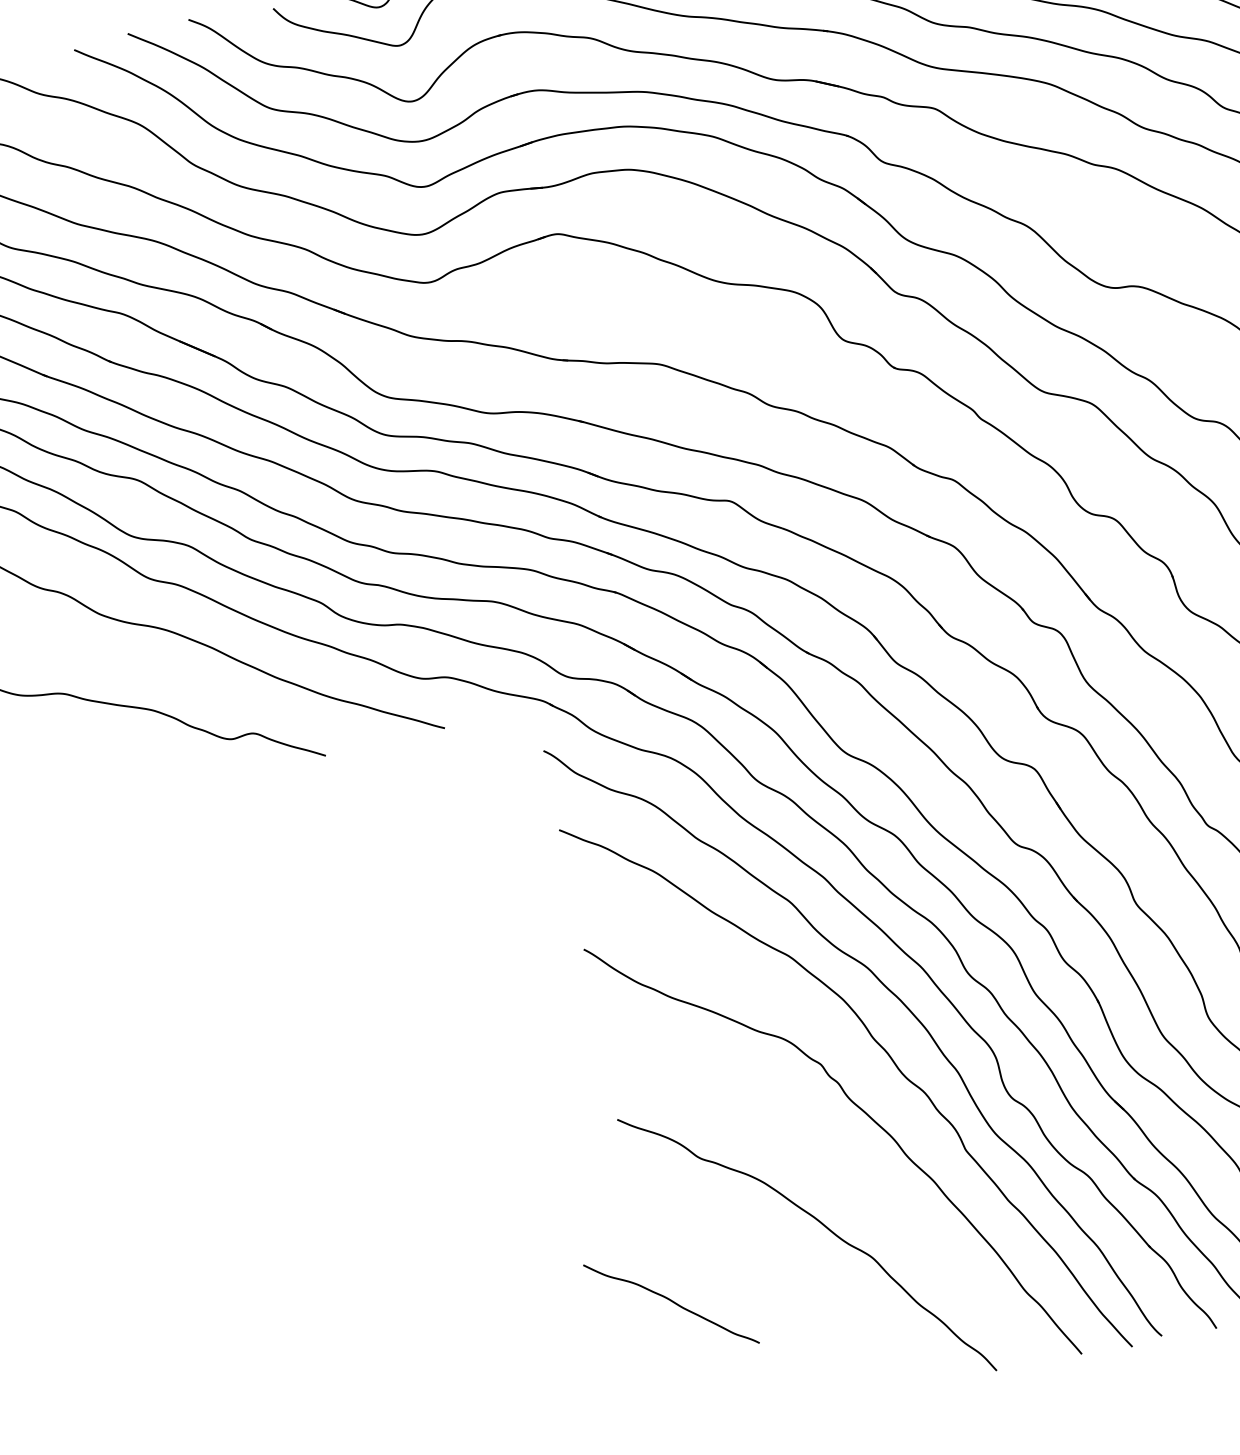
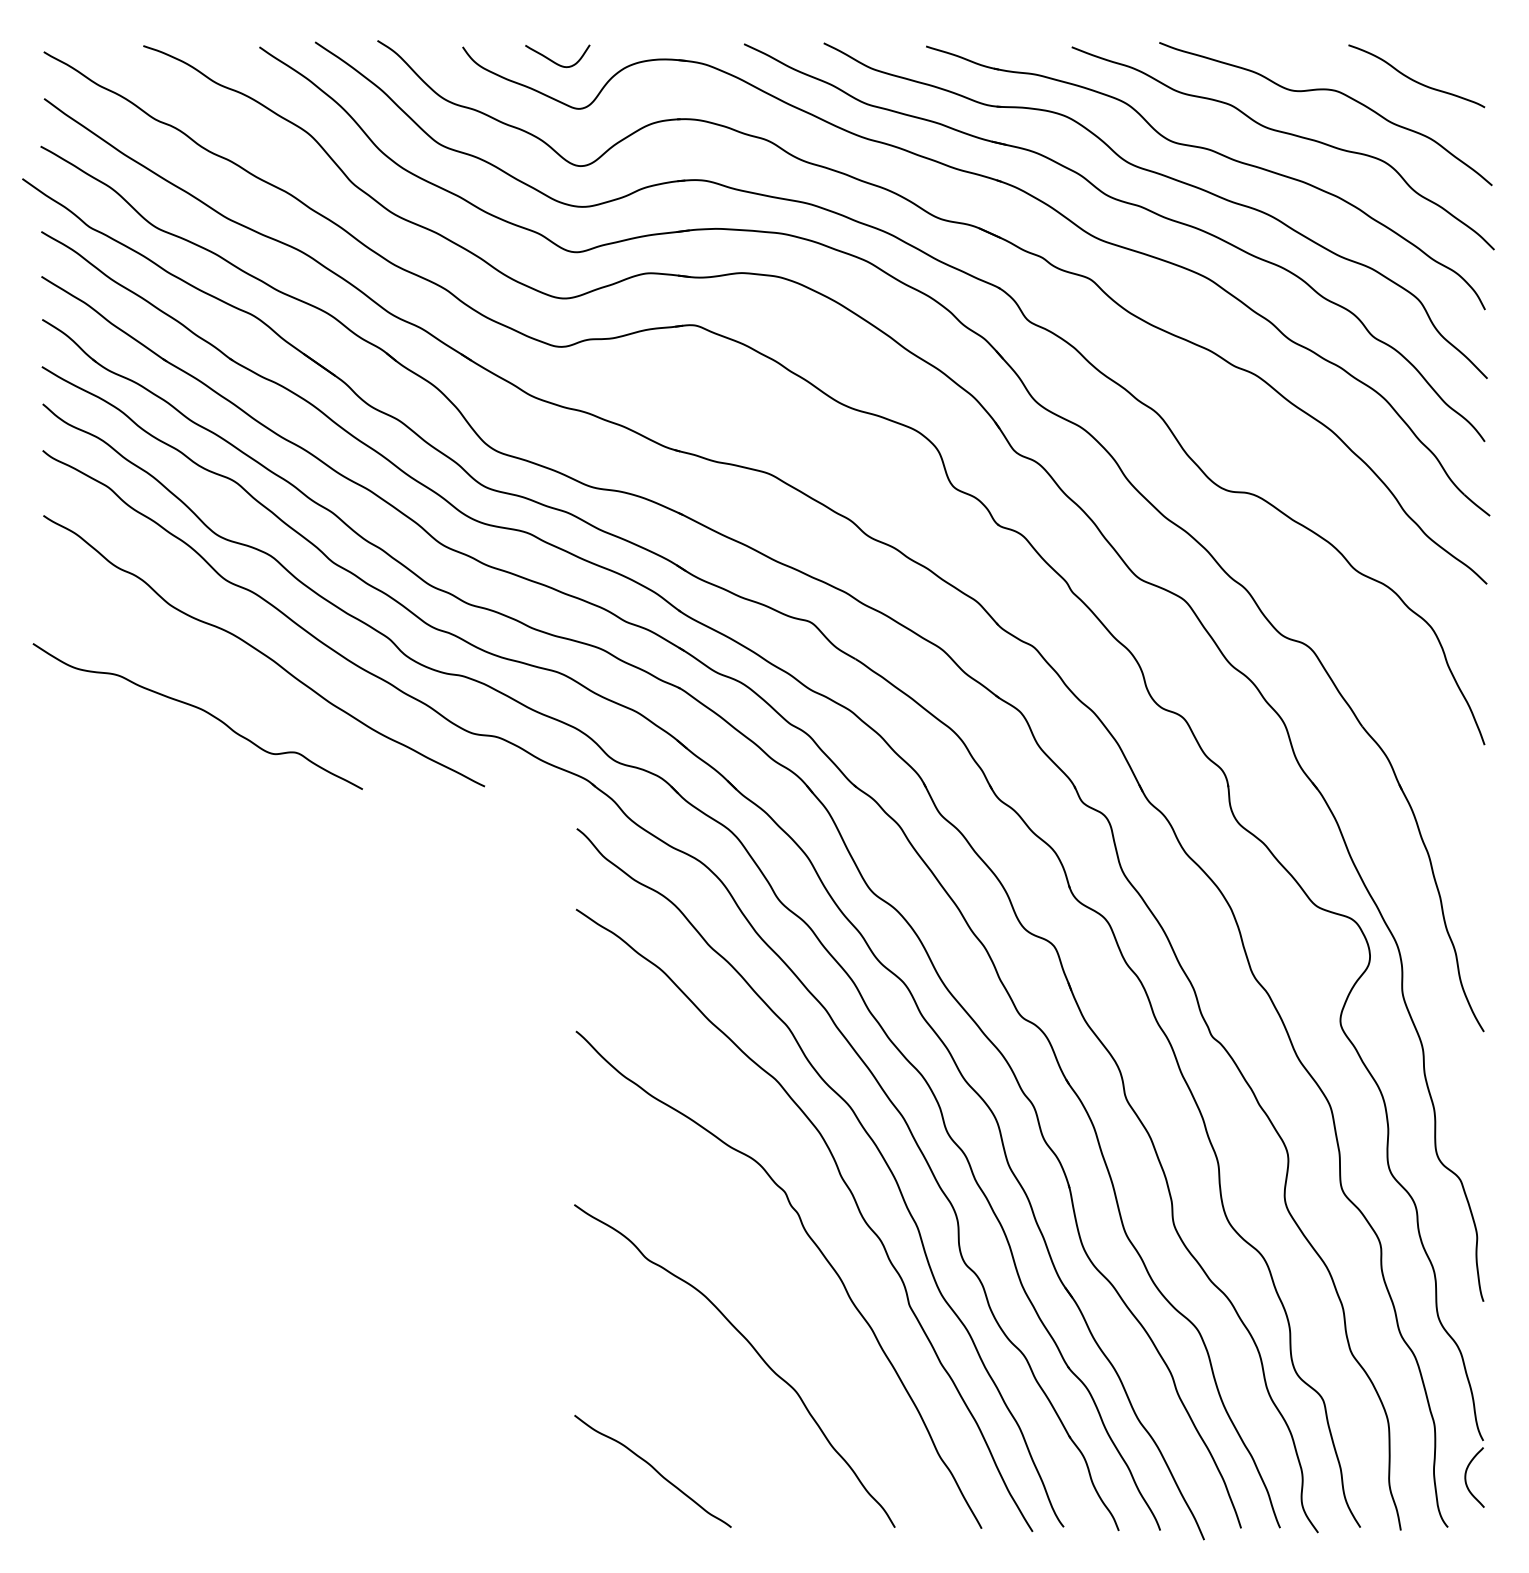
curve: (671, 1302) -> (653, 1469), moved

